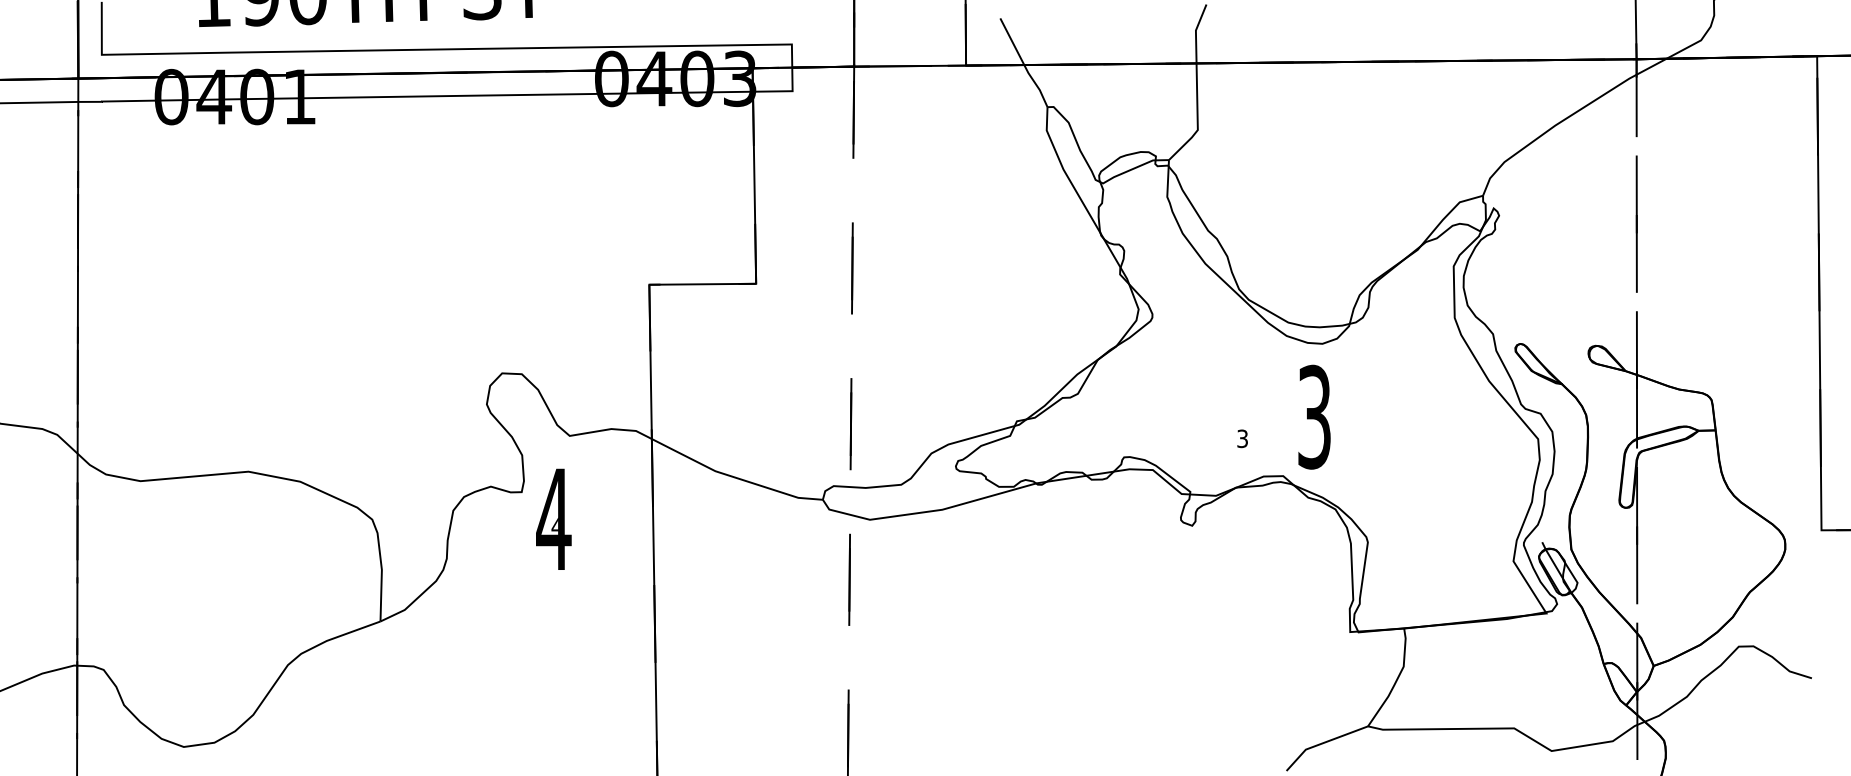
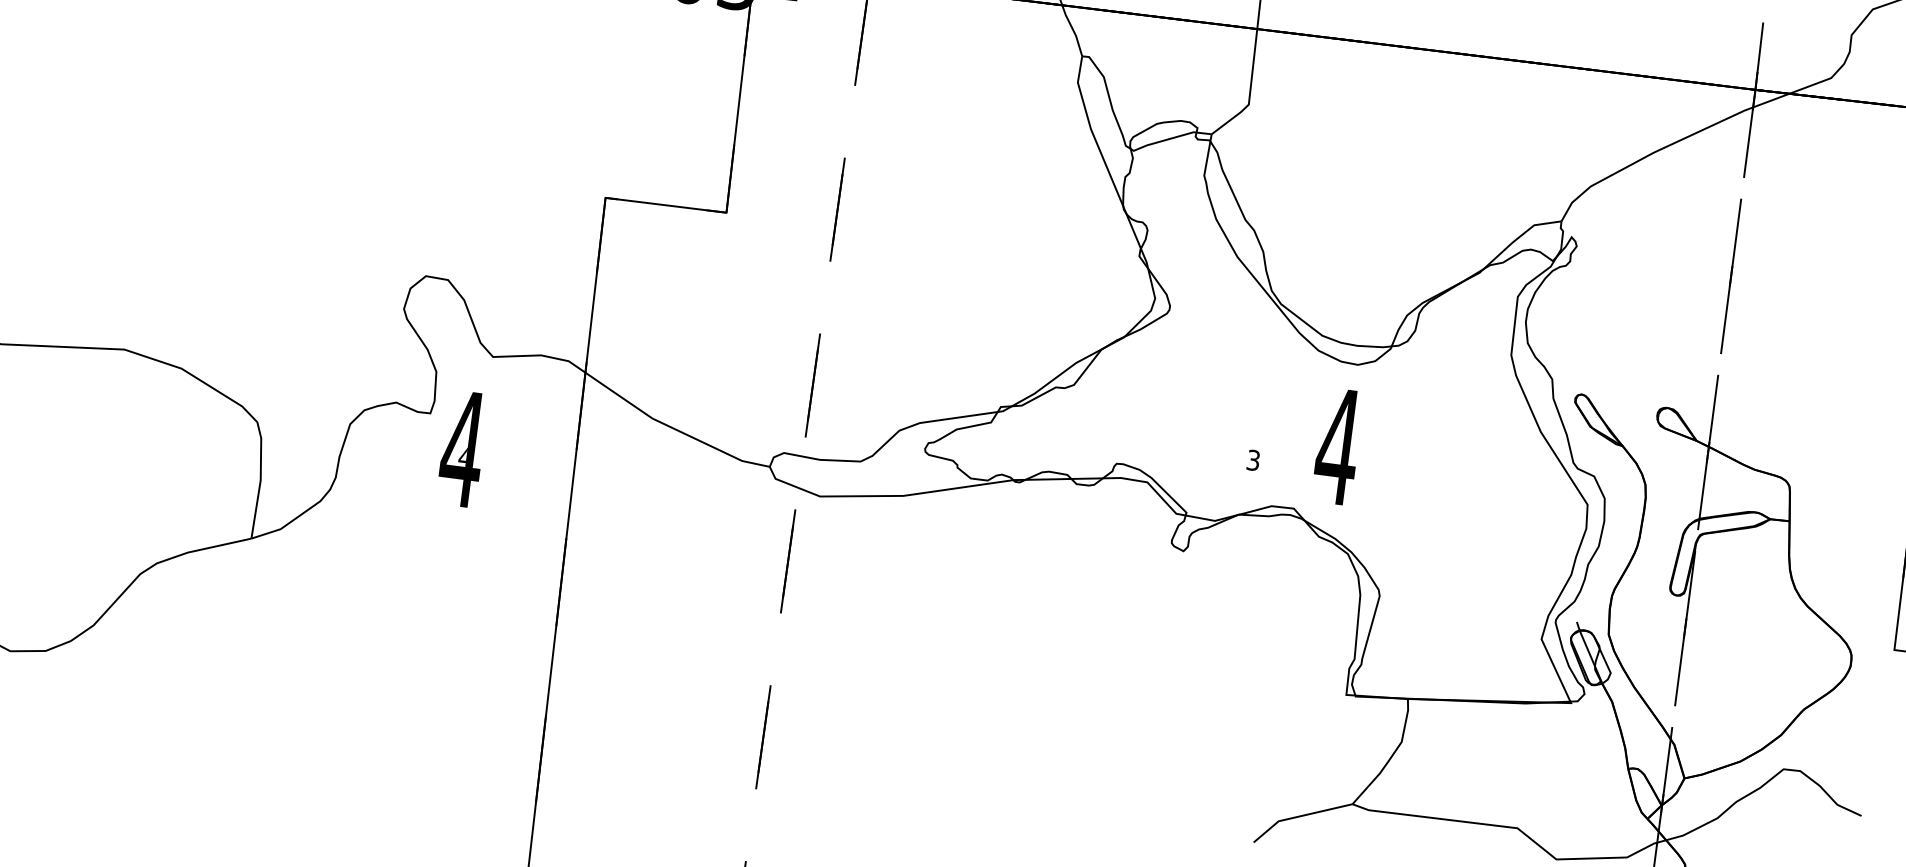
text: (1314, 416) -> (1338, 445), 3 -> 4

